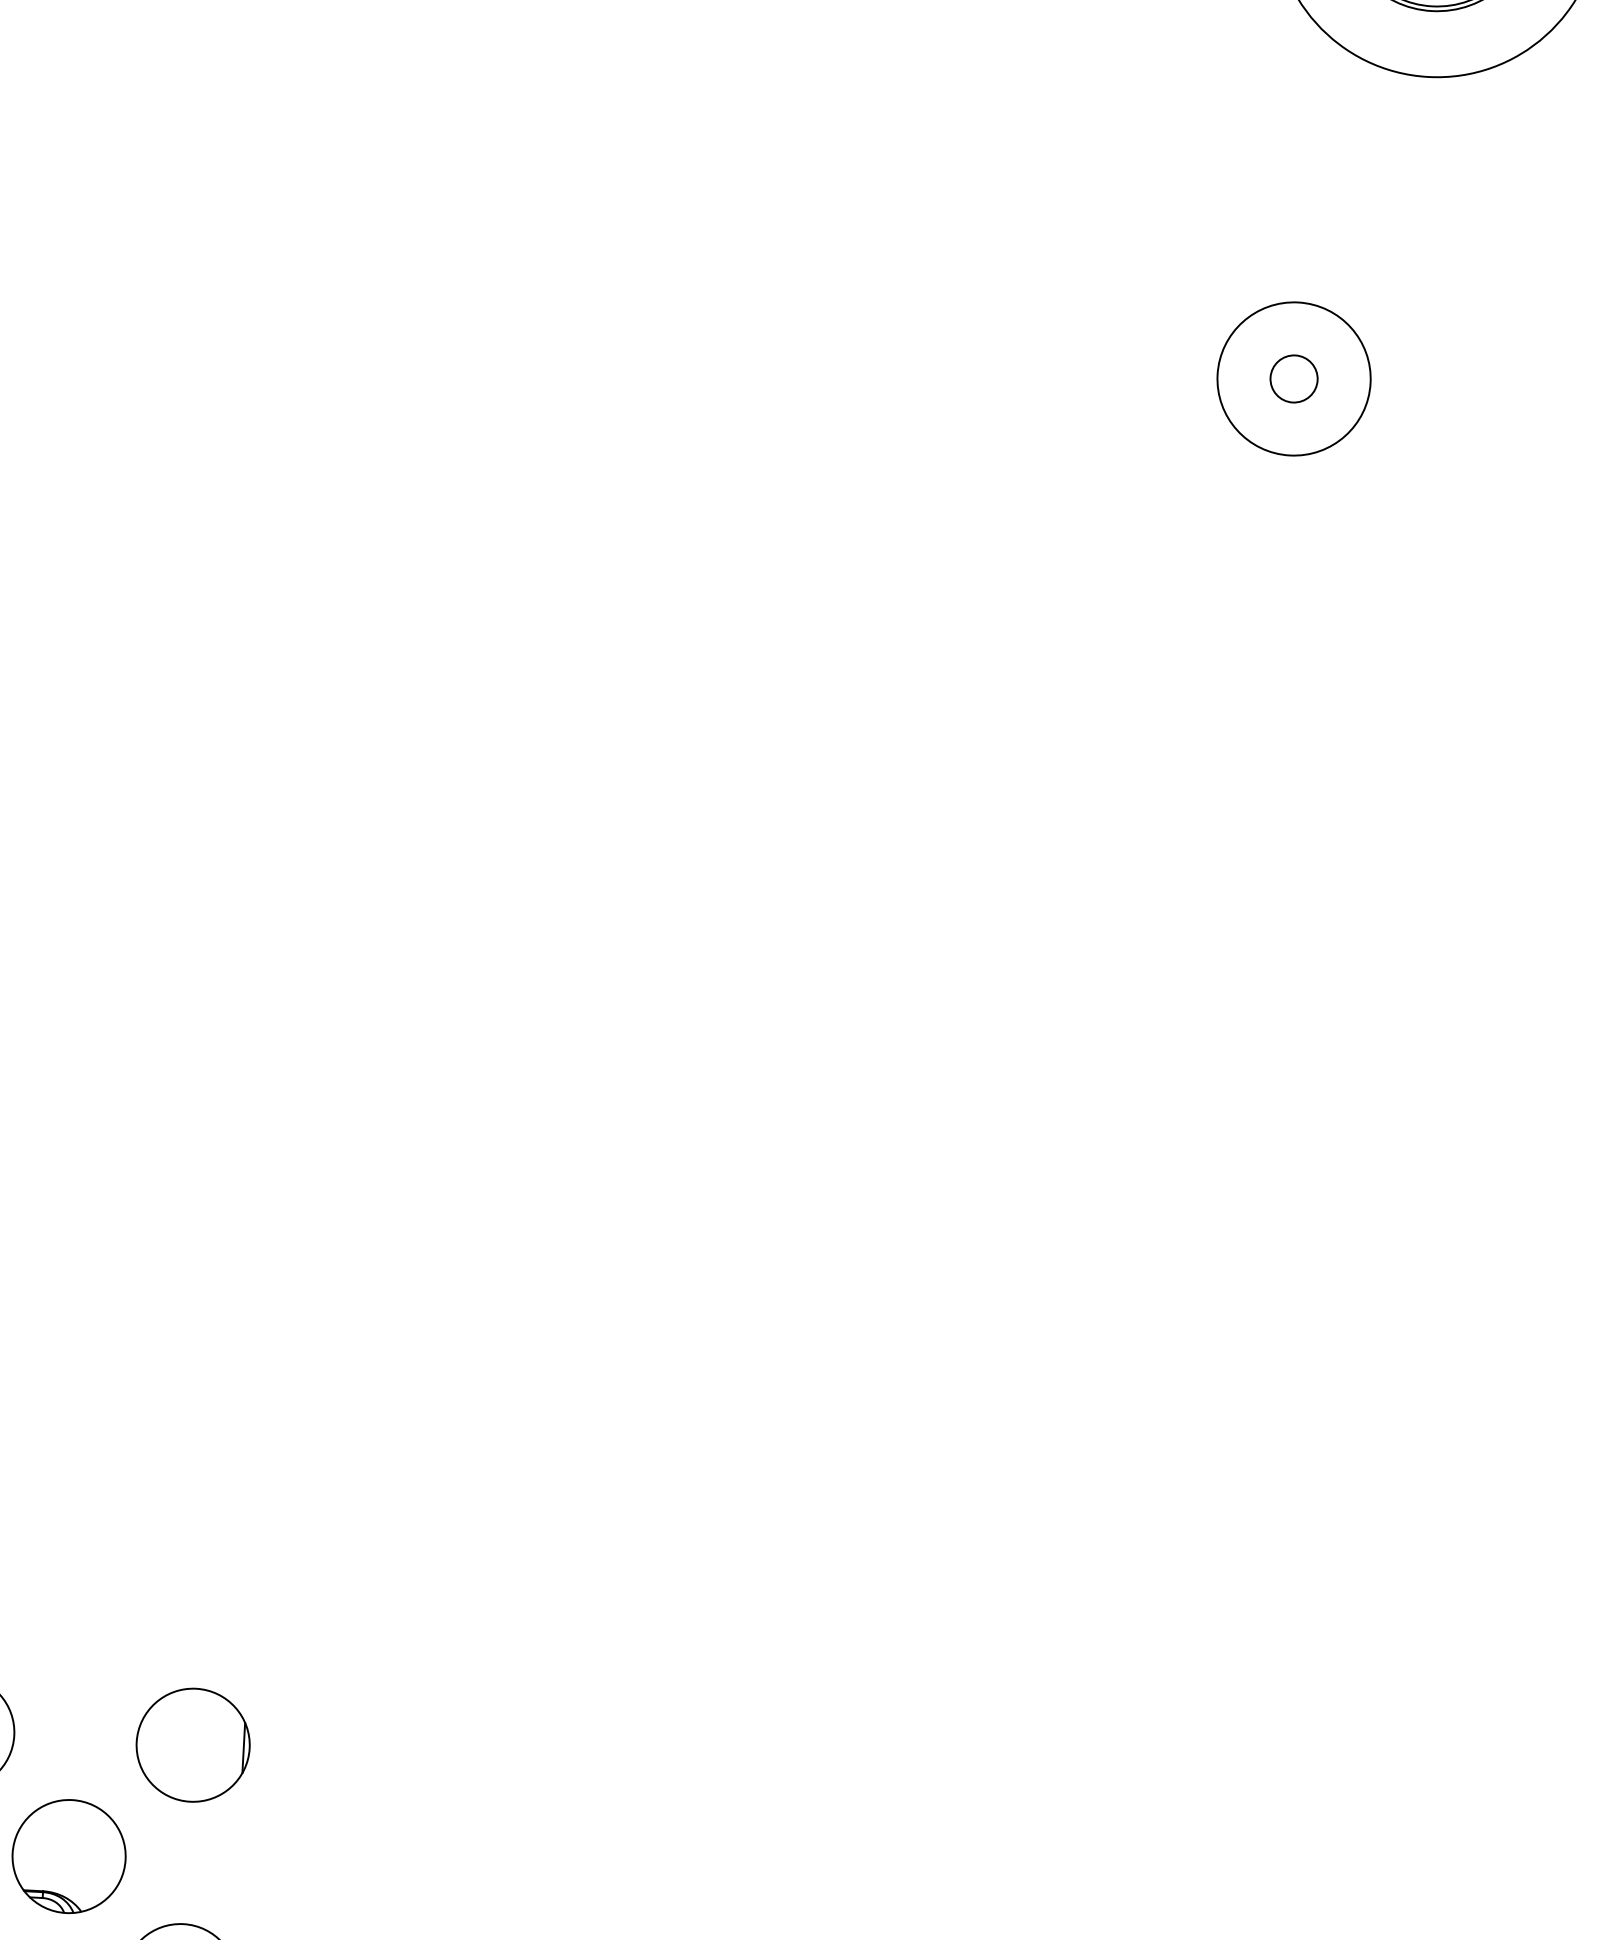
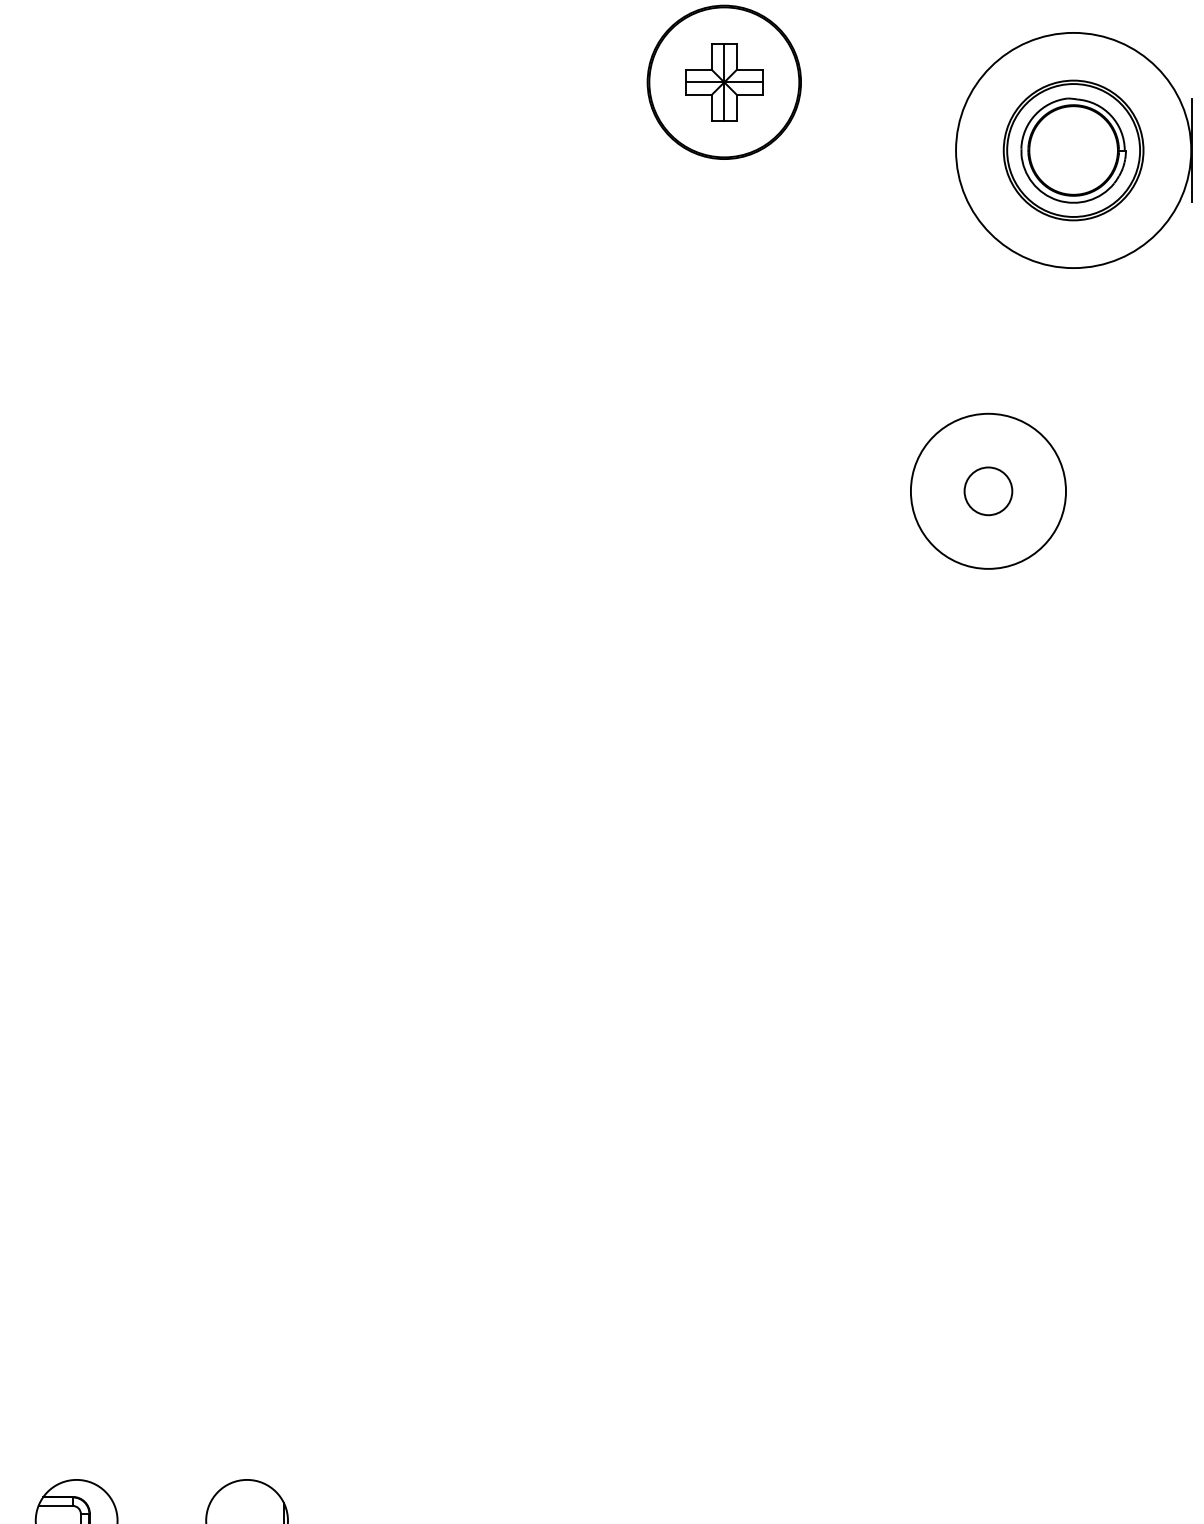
part: (1294, 379) -> (988, 491), size x1.4

